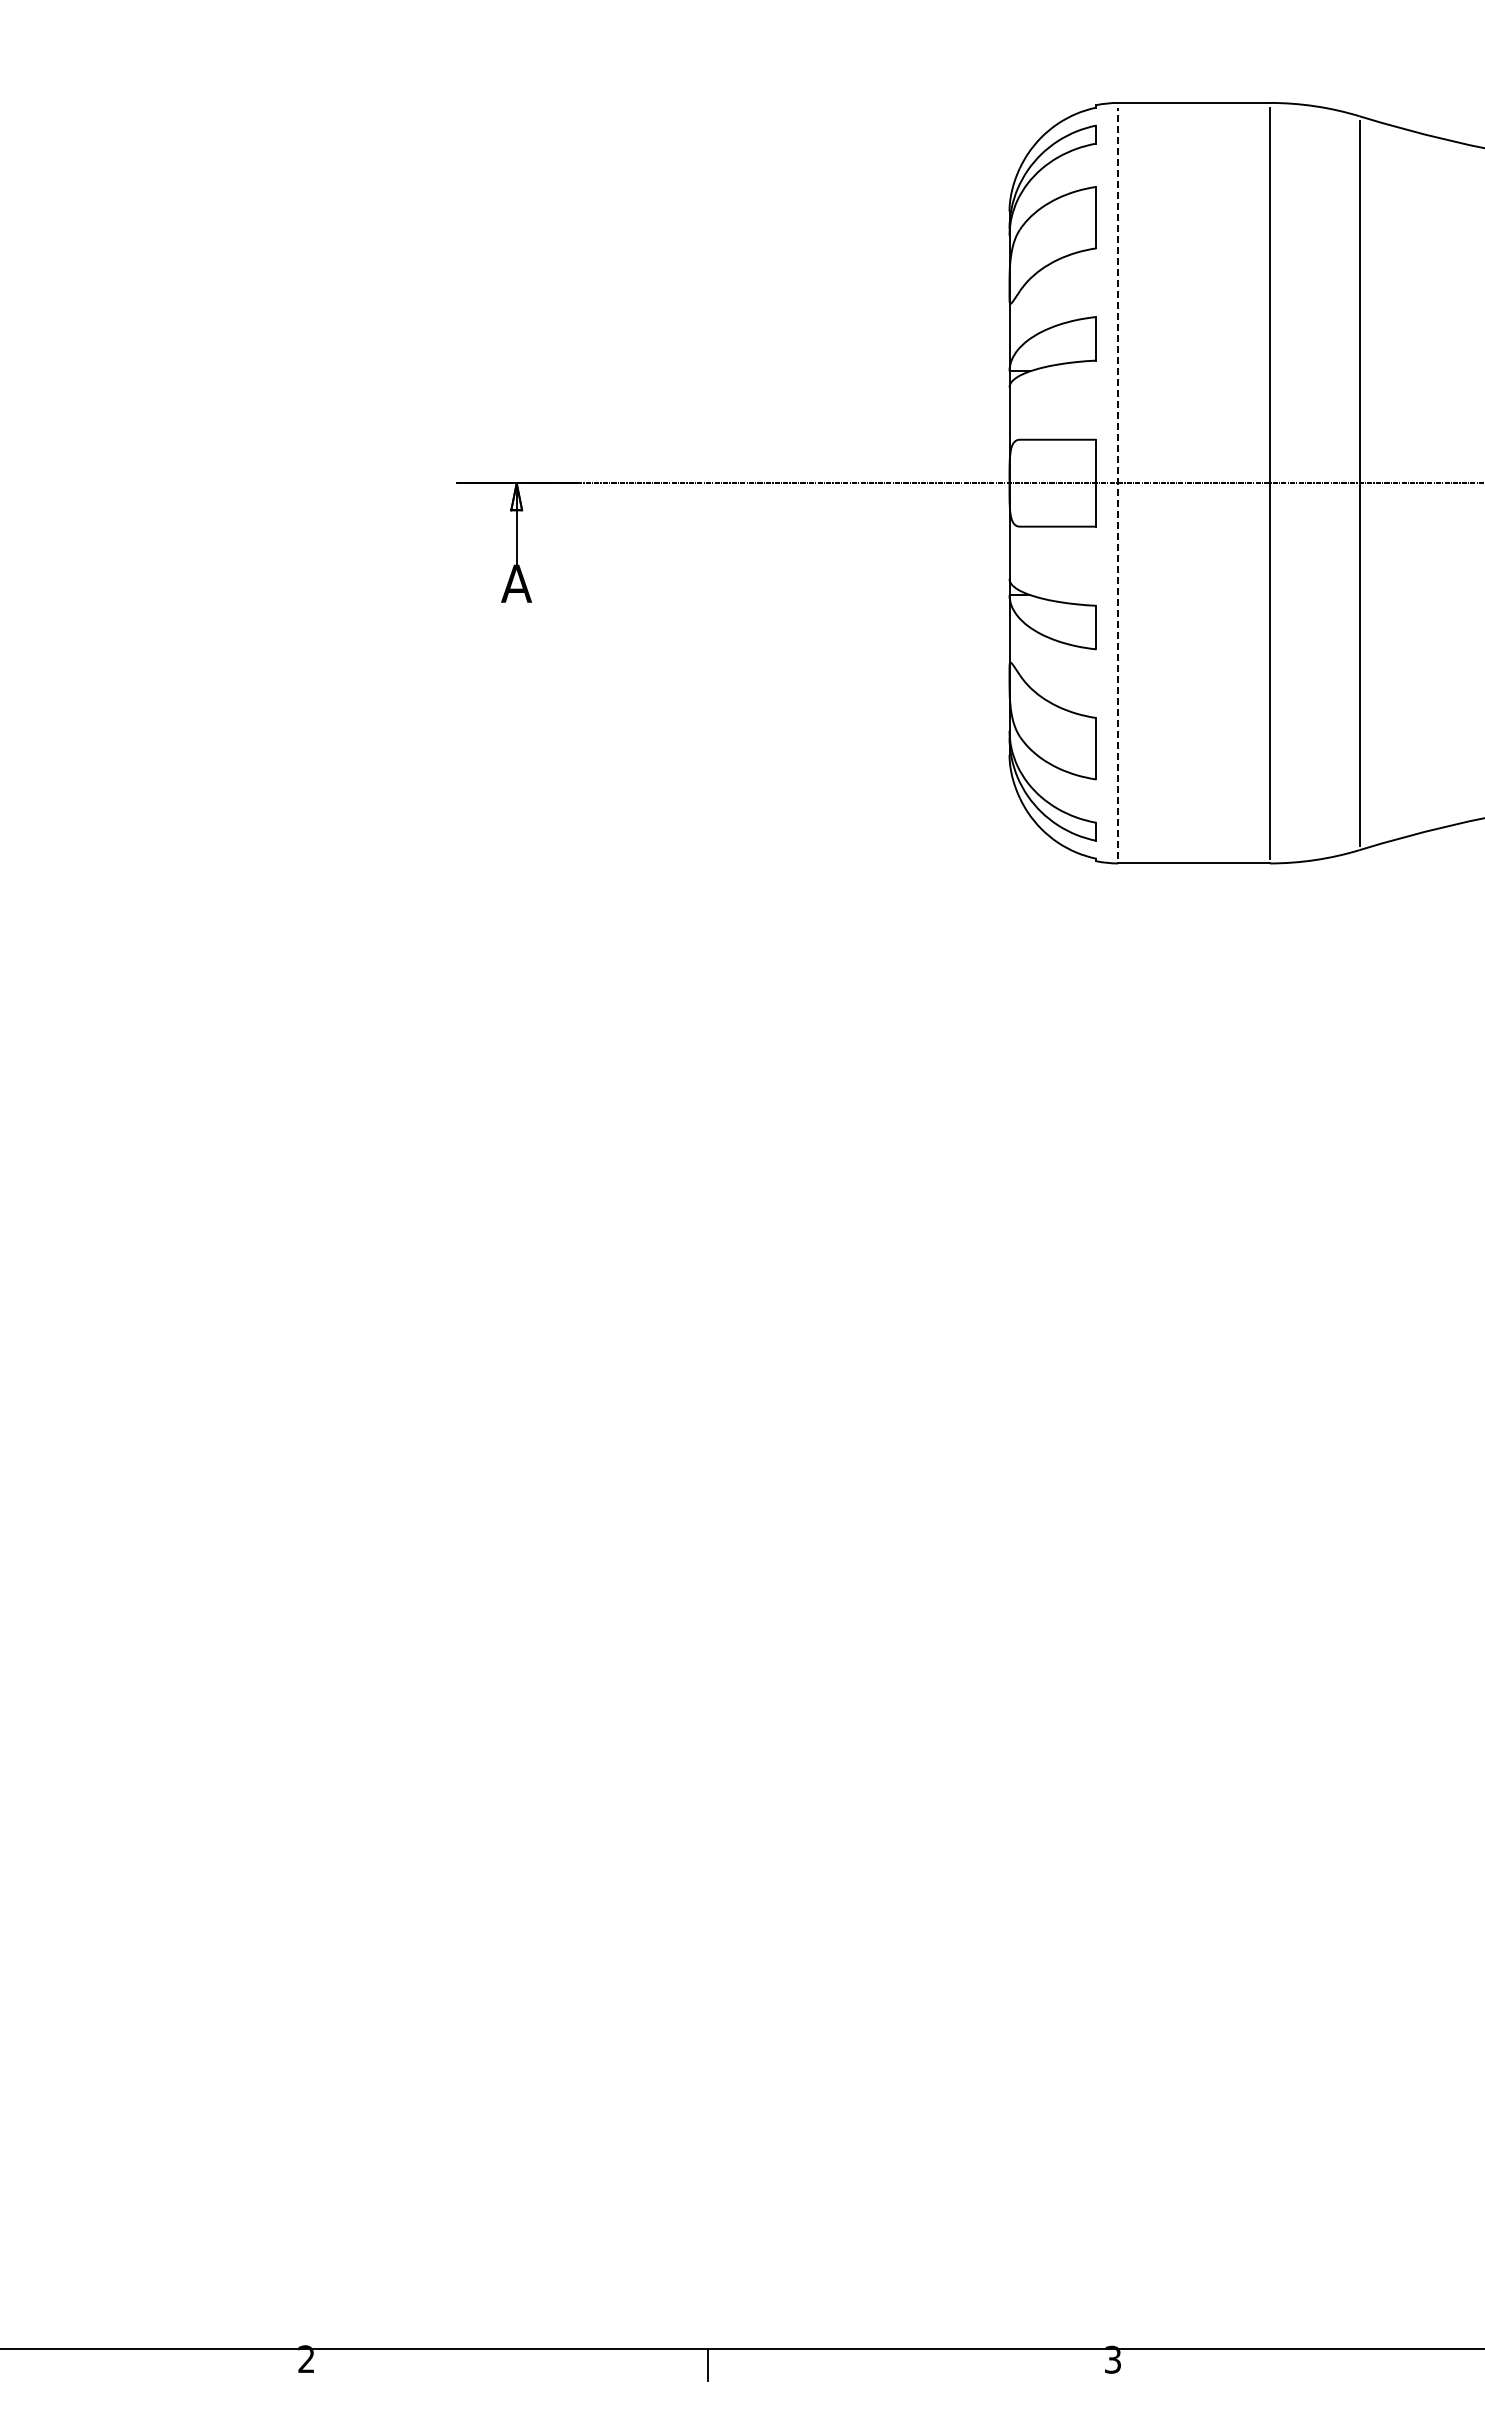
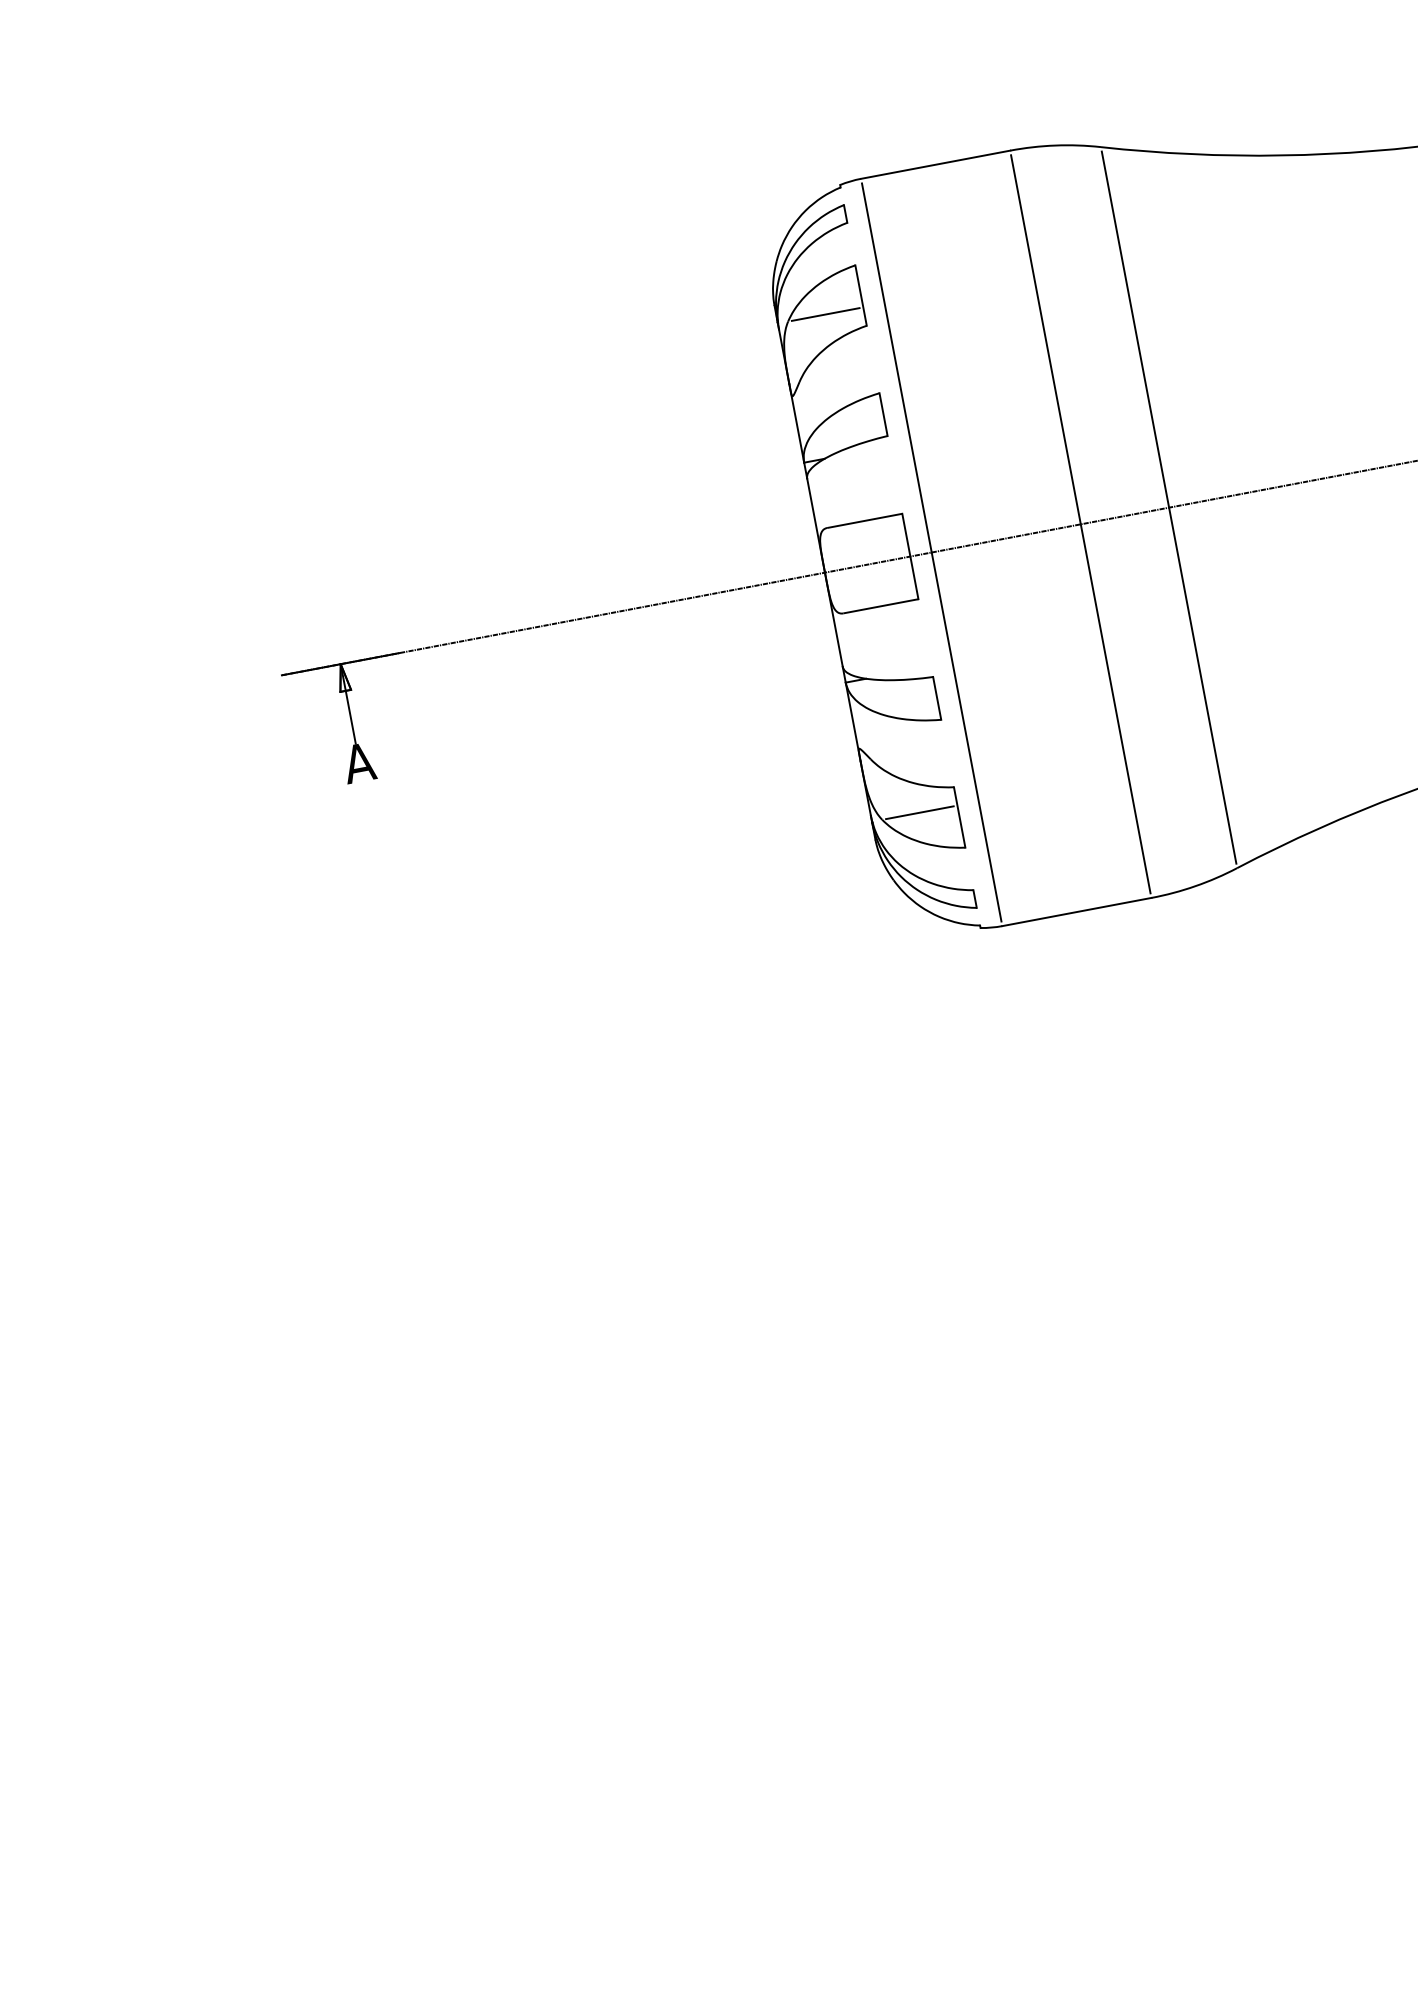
line: (1057, 229) -> (825, 314), added
line: (1118, 483) -> (932, 552), dashed -> solid
line: (1057, 736) -> (919, 812), added

